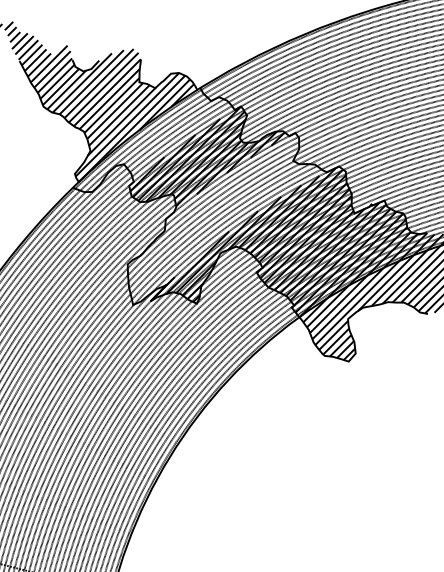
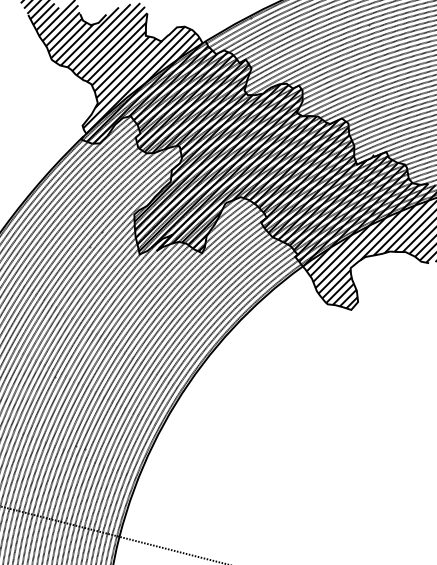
hatch: (152, 141) -> (158, 93), added
hatch: (225, 218) -> (230, 169), added

